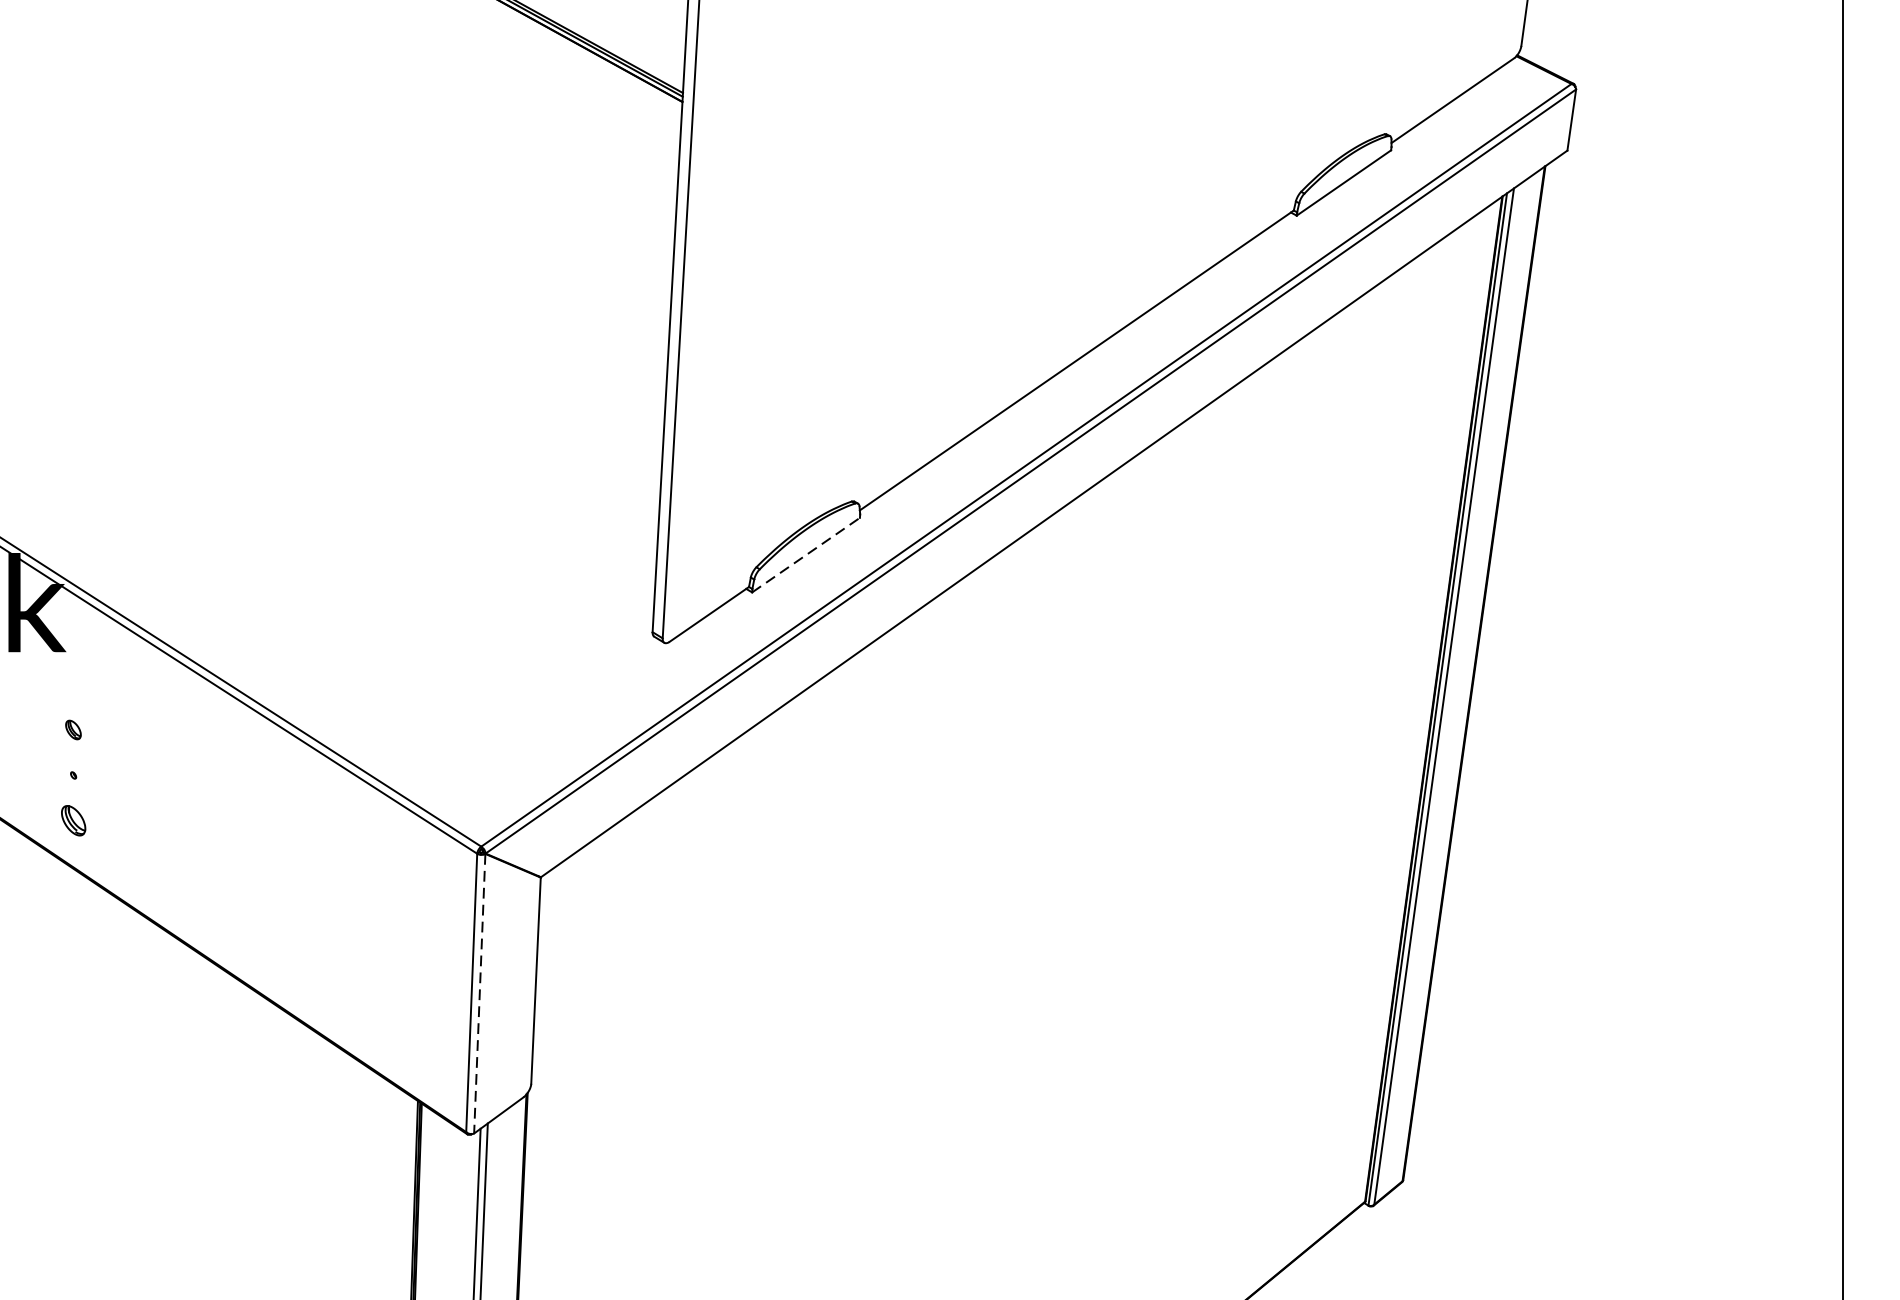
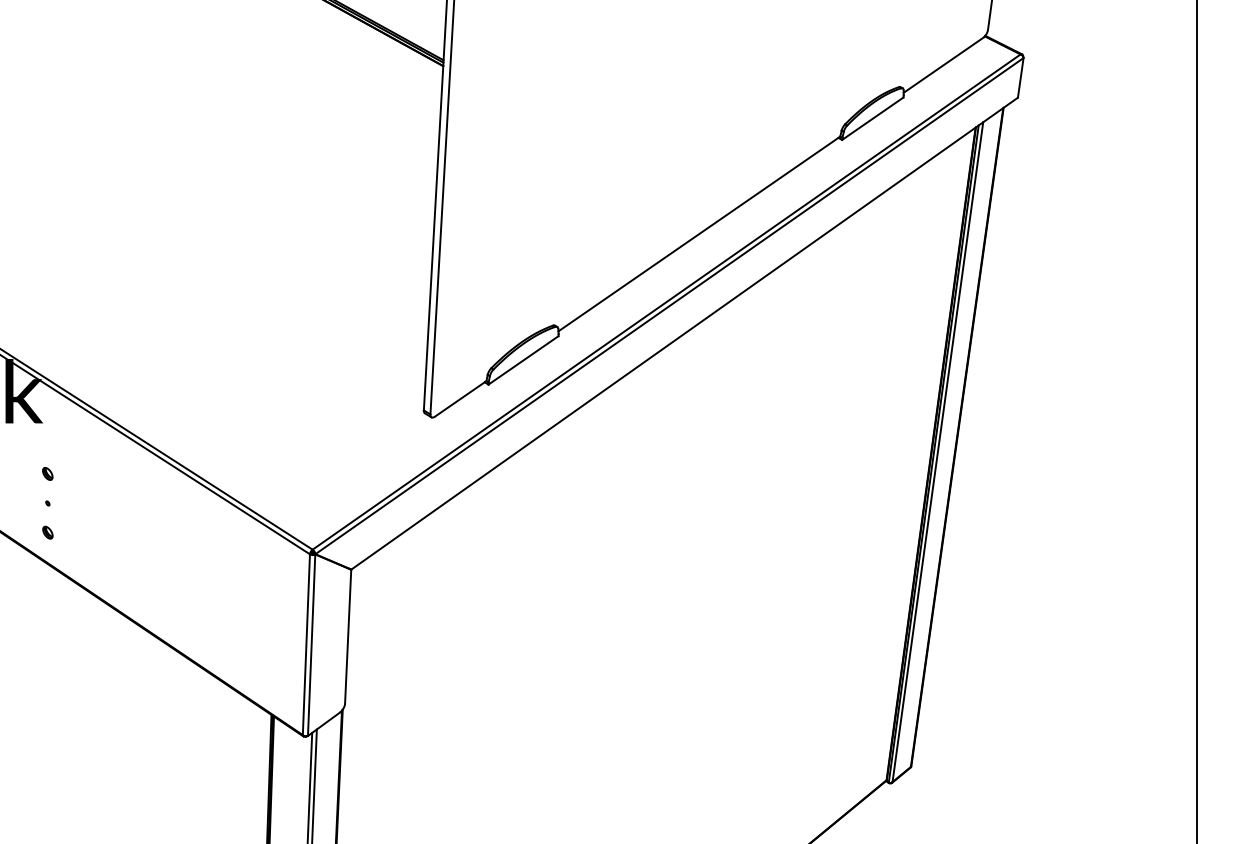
line: (806, 555) -> (523, 360), dashed -> solid
part: (73, 820) -> (47, 532), size x0.62
line: (479, 994) -> (311, 645), dashed -> solid

